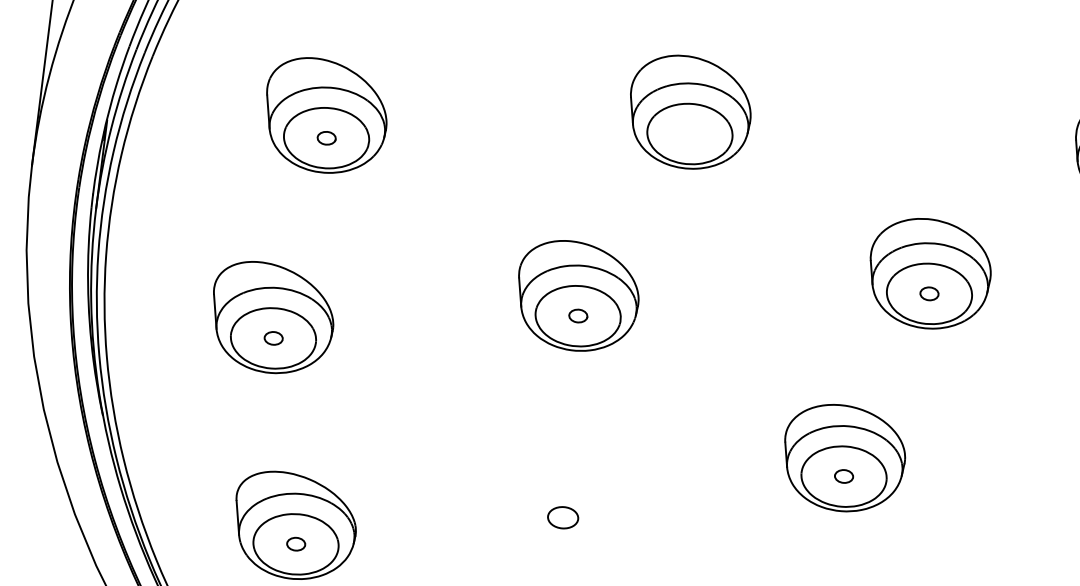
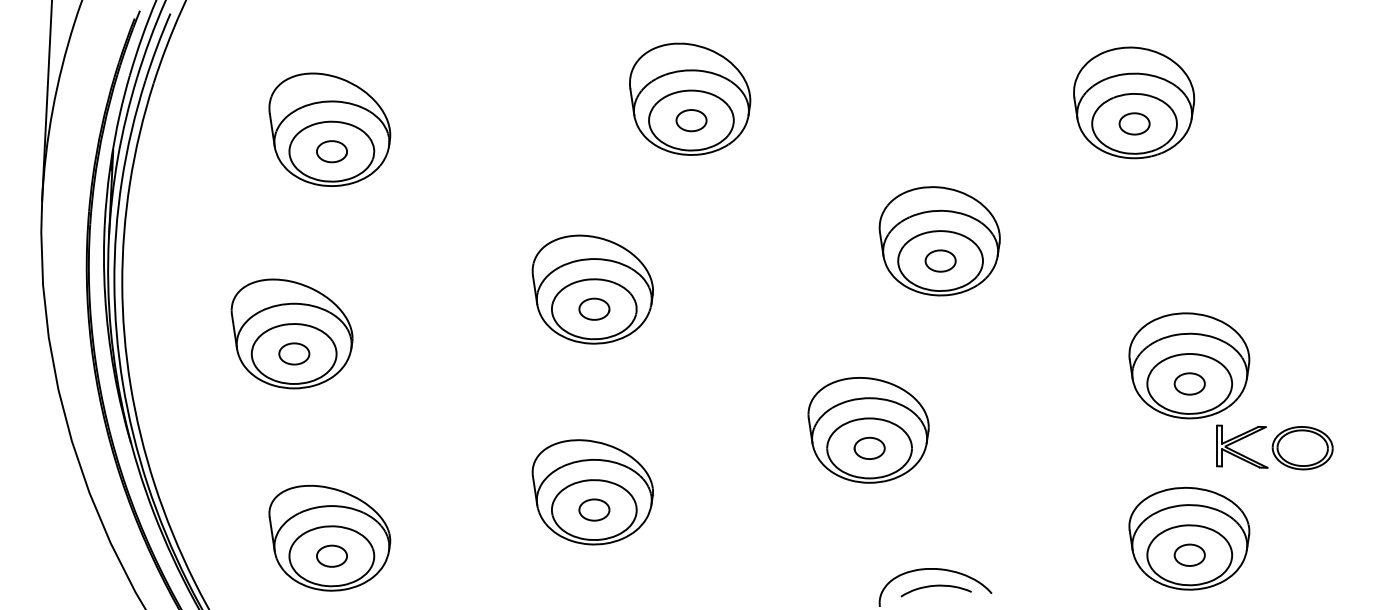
part: (690, 133) -> (691, 120), added
part: (326, 137) -> (331, 151), size x1.67
part: (929, 293) -> (940, 260), size x1.67
part: (578, 315) -> (594, 308), size x1.67
part: (273, 337) -> (294, 353), size x1.67
part: (844, 475) -> (869, 447), size x1.67
part: (562, 499) -> (592, 492), added
part: (295, 543) -> (331, 555), size x1.67

